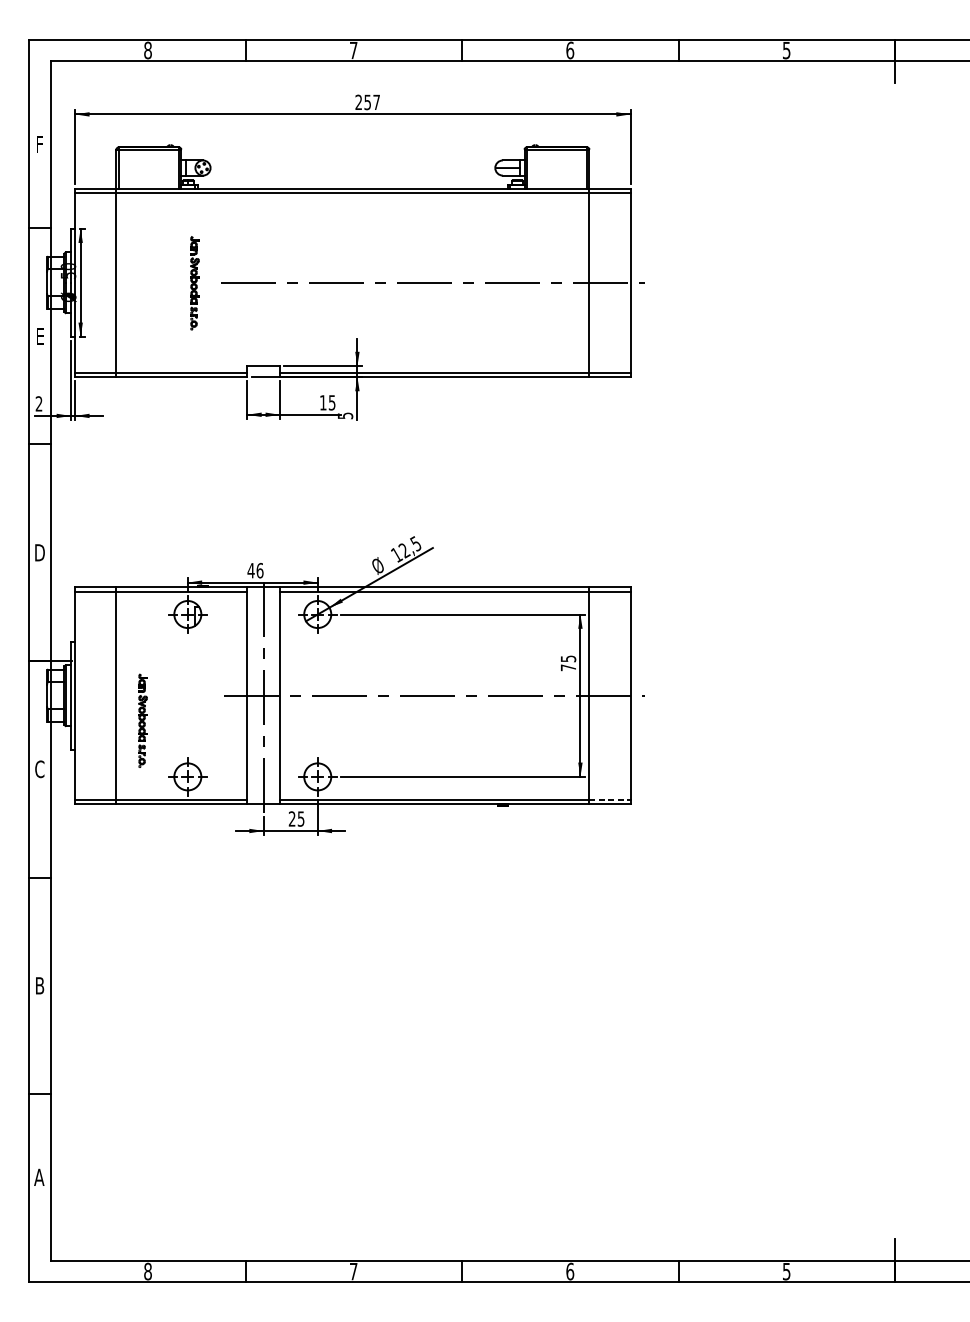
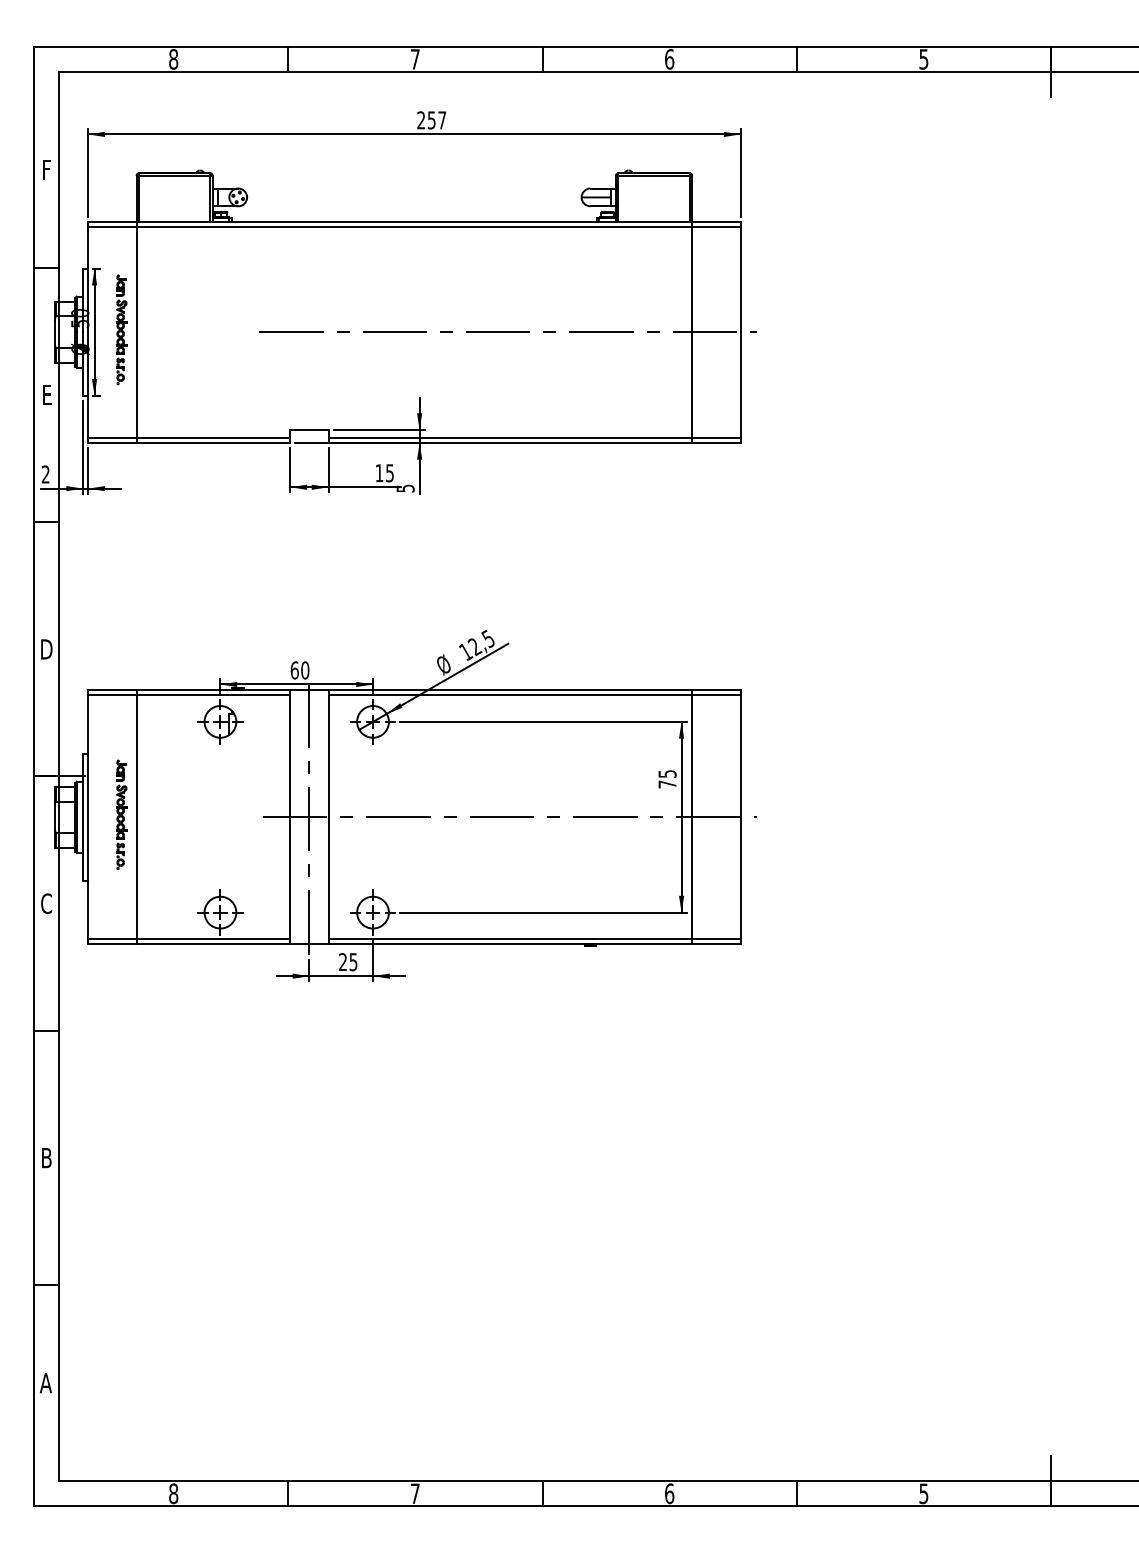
part: (194, 283) -> (121, 329), moved
text: (255, 570) -> (299, 670), 46 -> 60
part: (142, 720) -> (121, 814), moved
line: (610, 799) -> (716, 939), dashed -> solid

